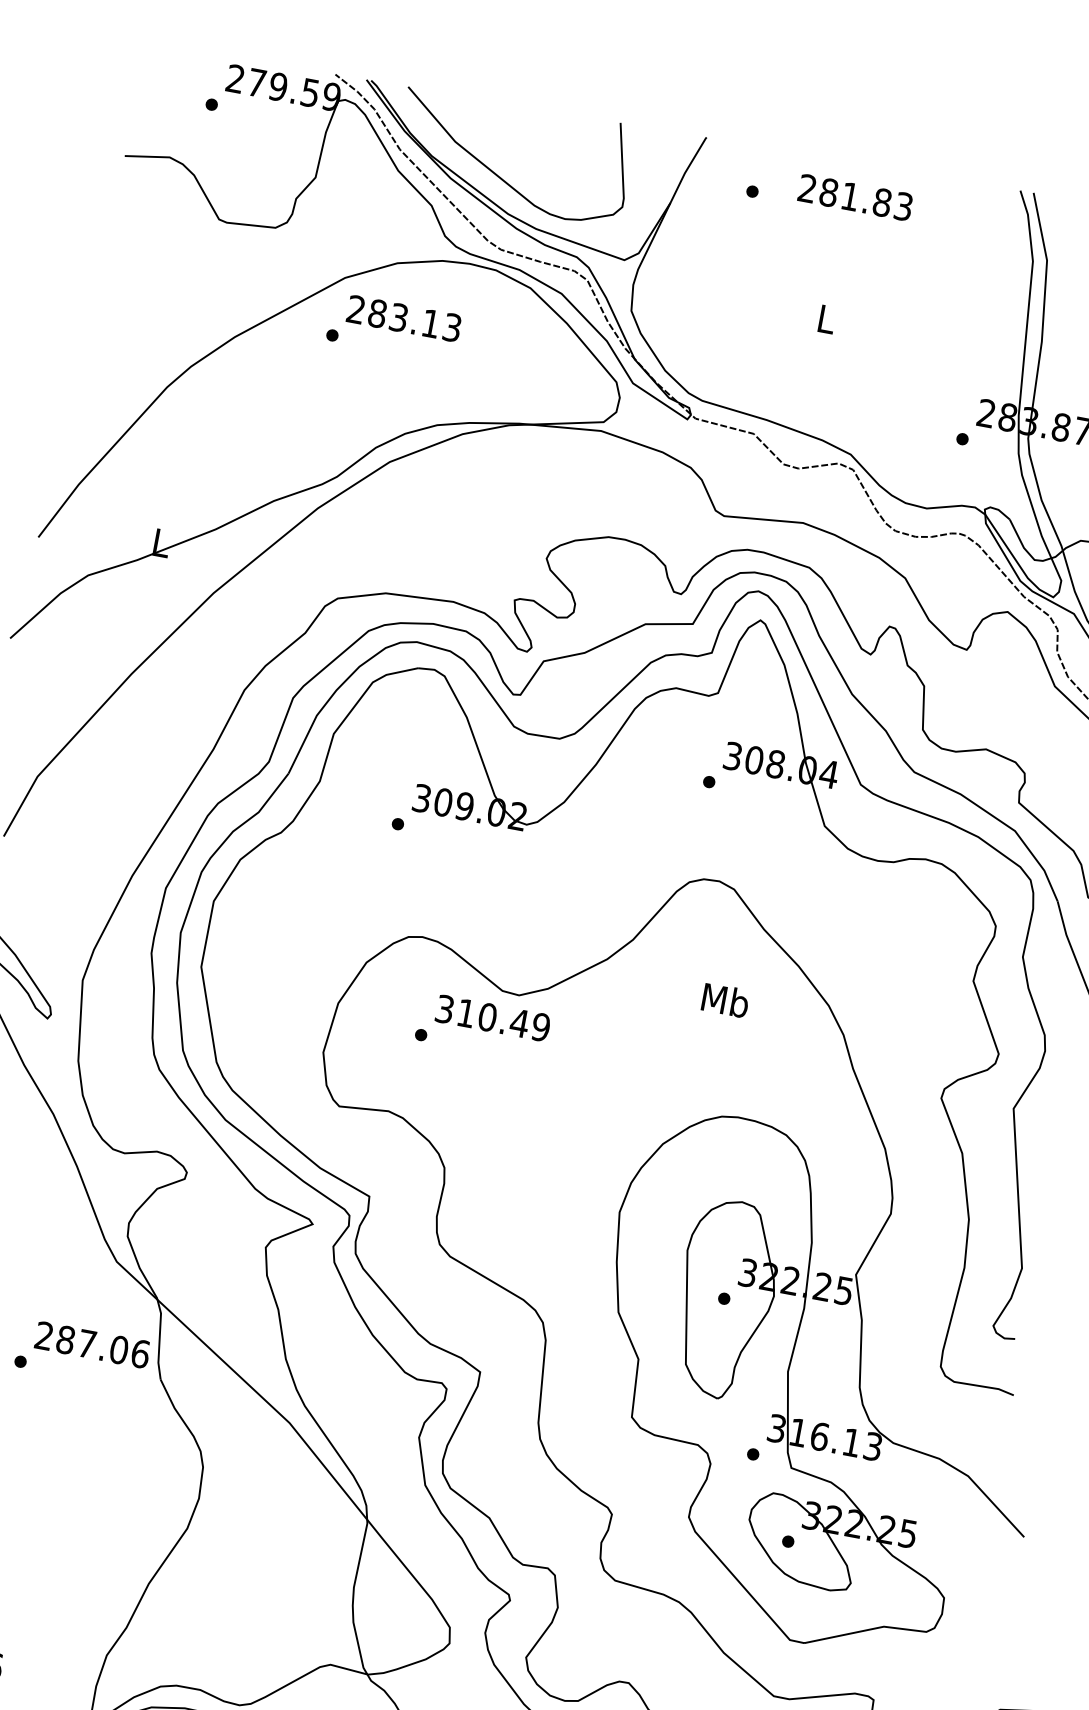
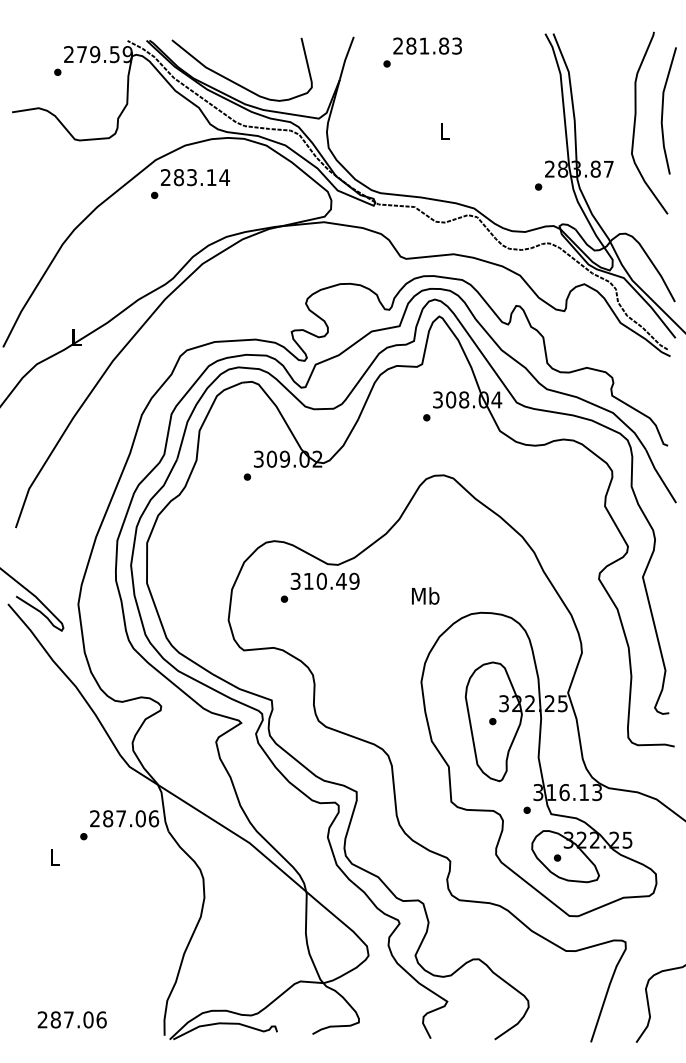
text: (855, 196) -> (427, 45), moved
text: (452, 327) -> (224, 177), 283.13 -> 283.14
text: (725, 999) -> (425, 595), moved

